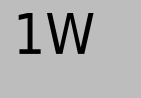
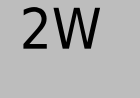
text: (28, 32) -> (35, 27), 1W -> 2W

